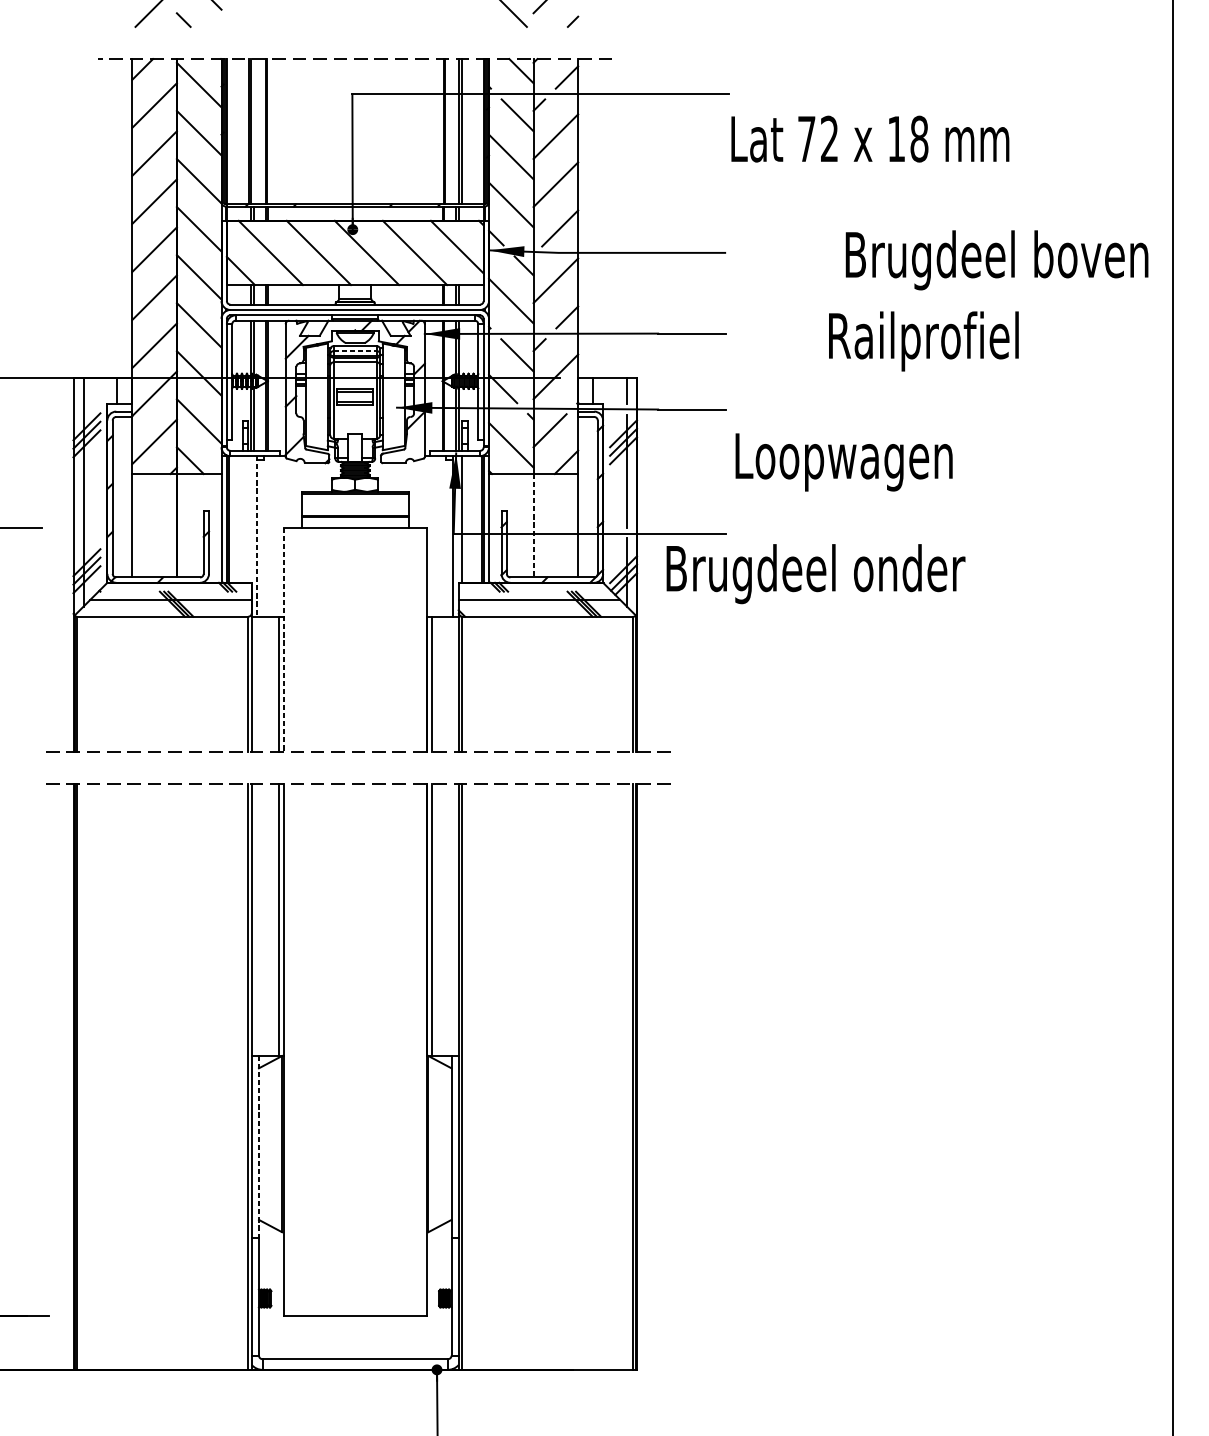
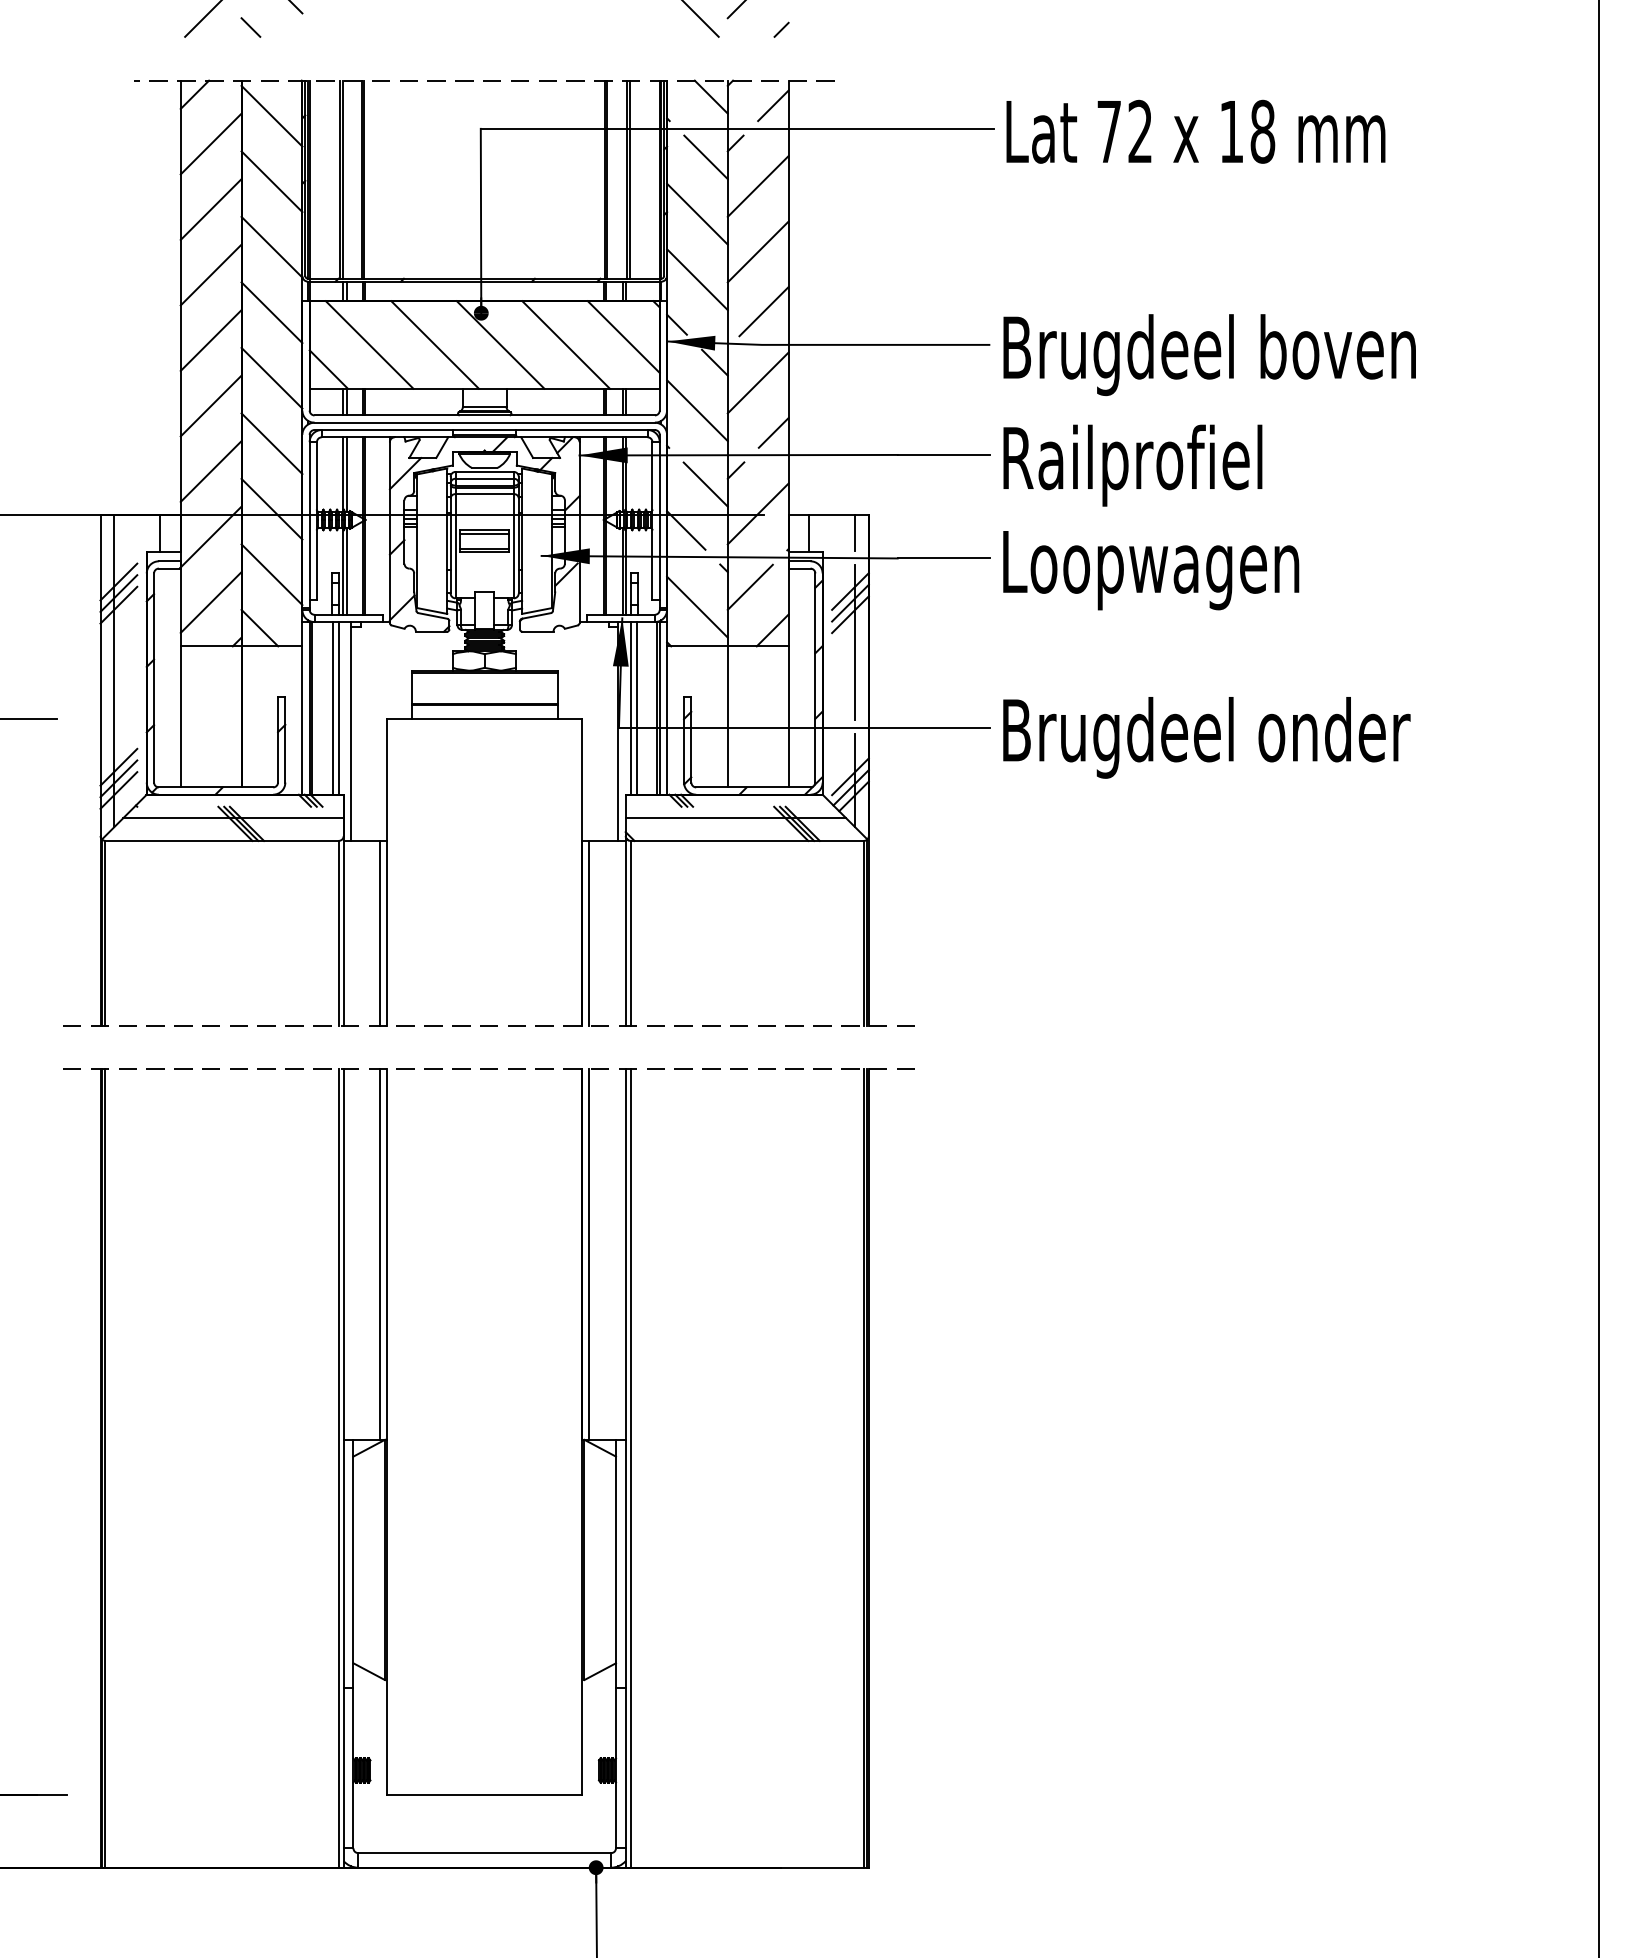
text: (870, 138) -> (1195, 131), moved
text: (996, 260) -> (1209, 355), moved
text: (923, 341) -> (1132, 465), moved
line: (355, 350) -> (485, 478), dashed -> solid
text: (844, 462) -> (1151, 570), moved
line: (243, 519) -> (332, 708), added
line: (248, 519) -> (338, 708), added
line: (466, 519) -> (636, 708), added
line: (533, 525) -> (727, 716), dashed -> solid
line: (257, 537) -> (351, 732), dashed -> solid
text: (815, 573) -> (1206, 737), moved
line: (283, 639) -> (387, 872), dashed -> solid
line: (259, 1146) -> (353, 1563), dashed -> solid

